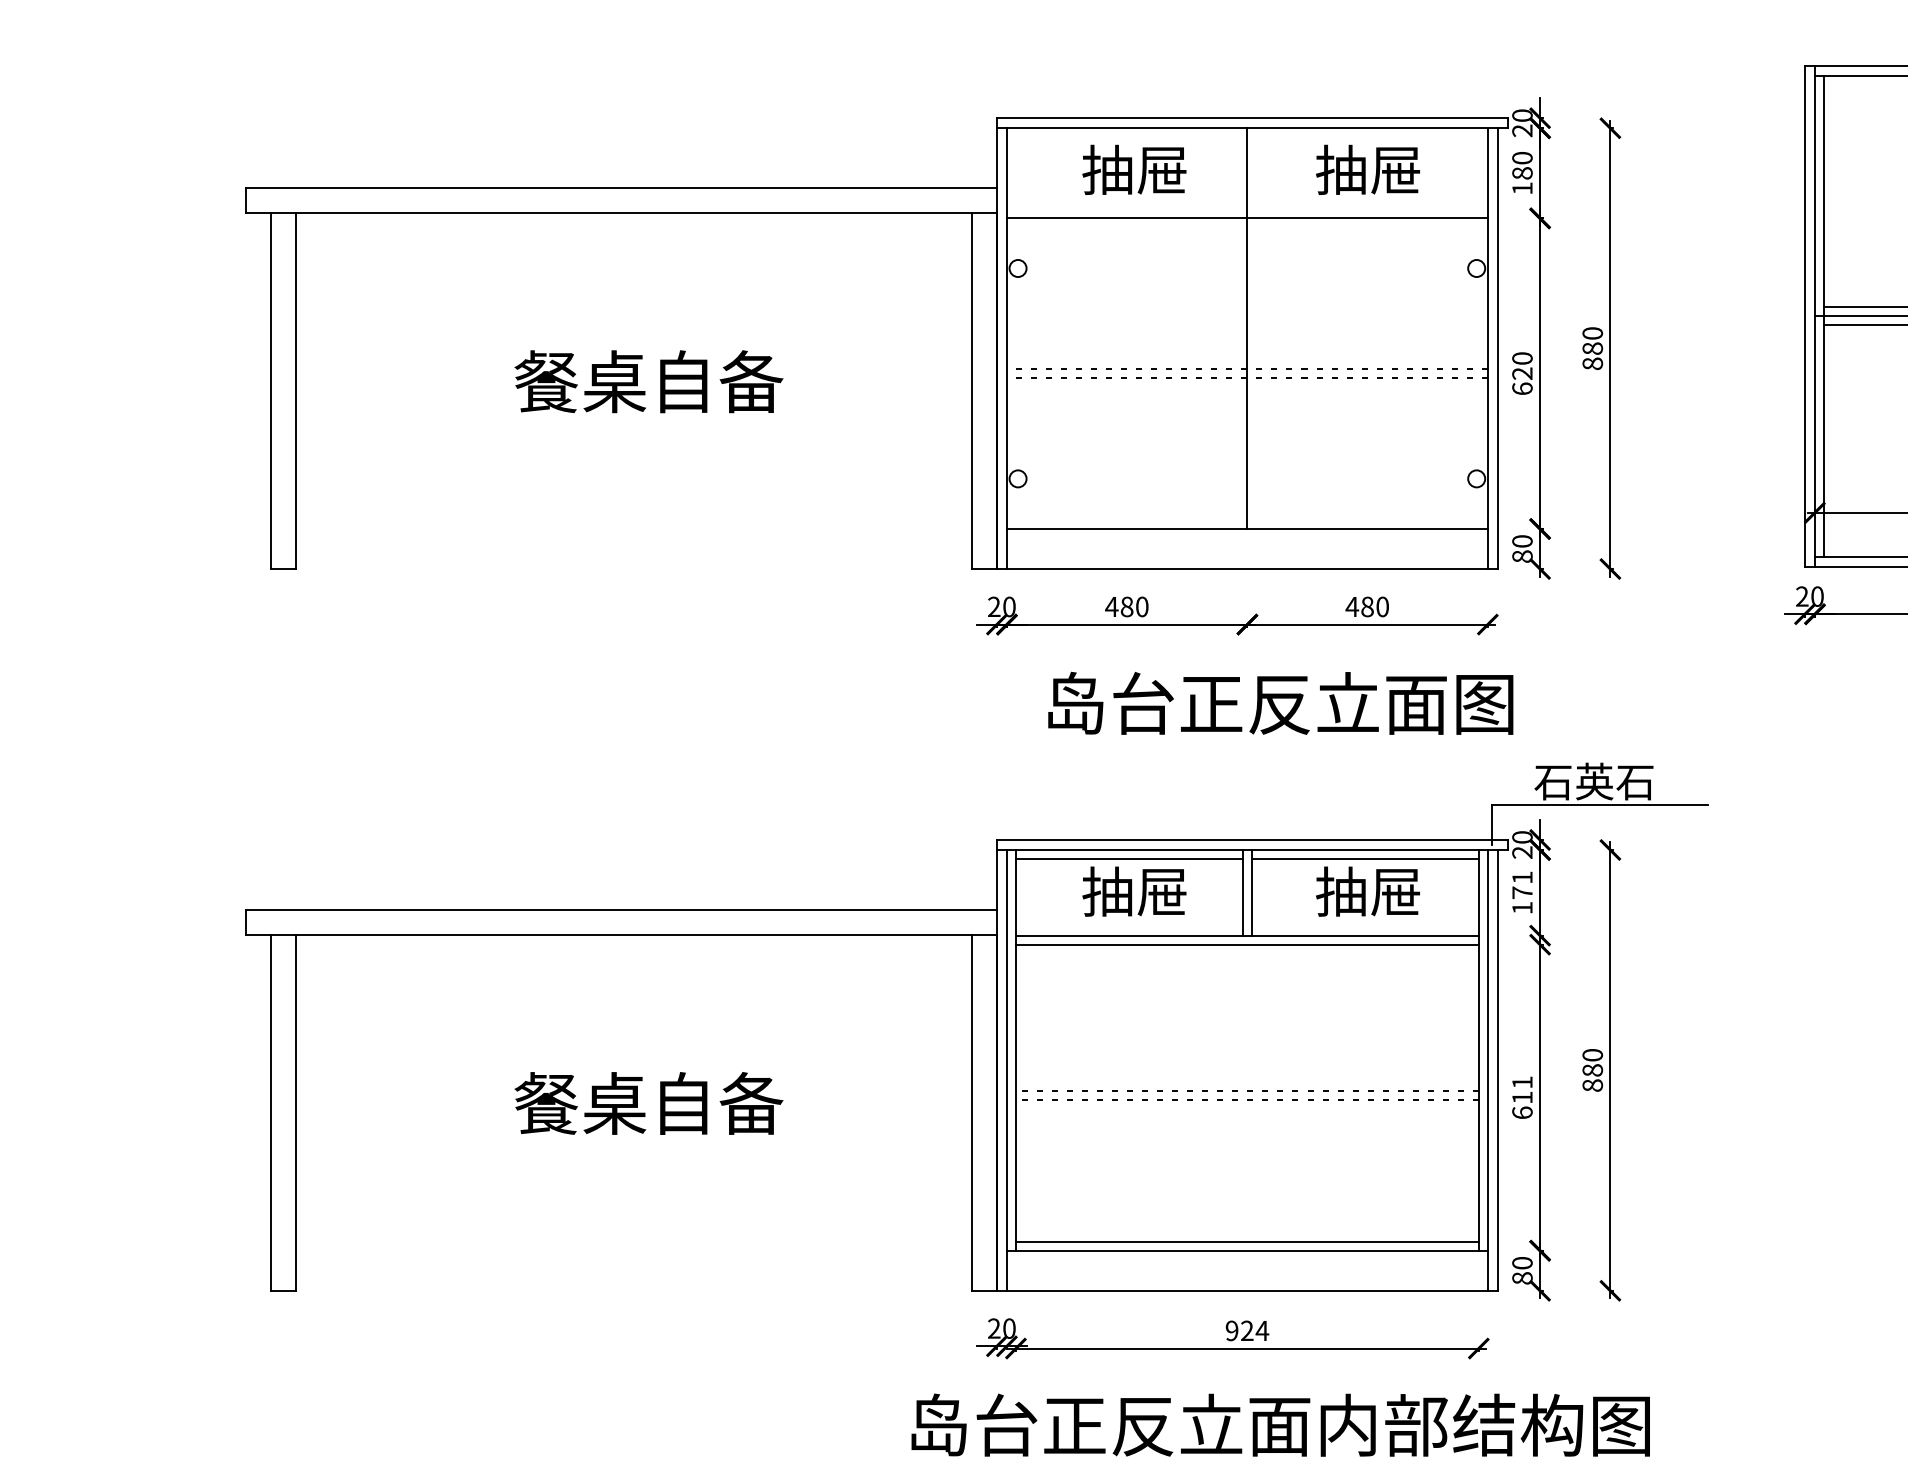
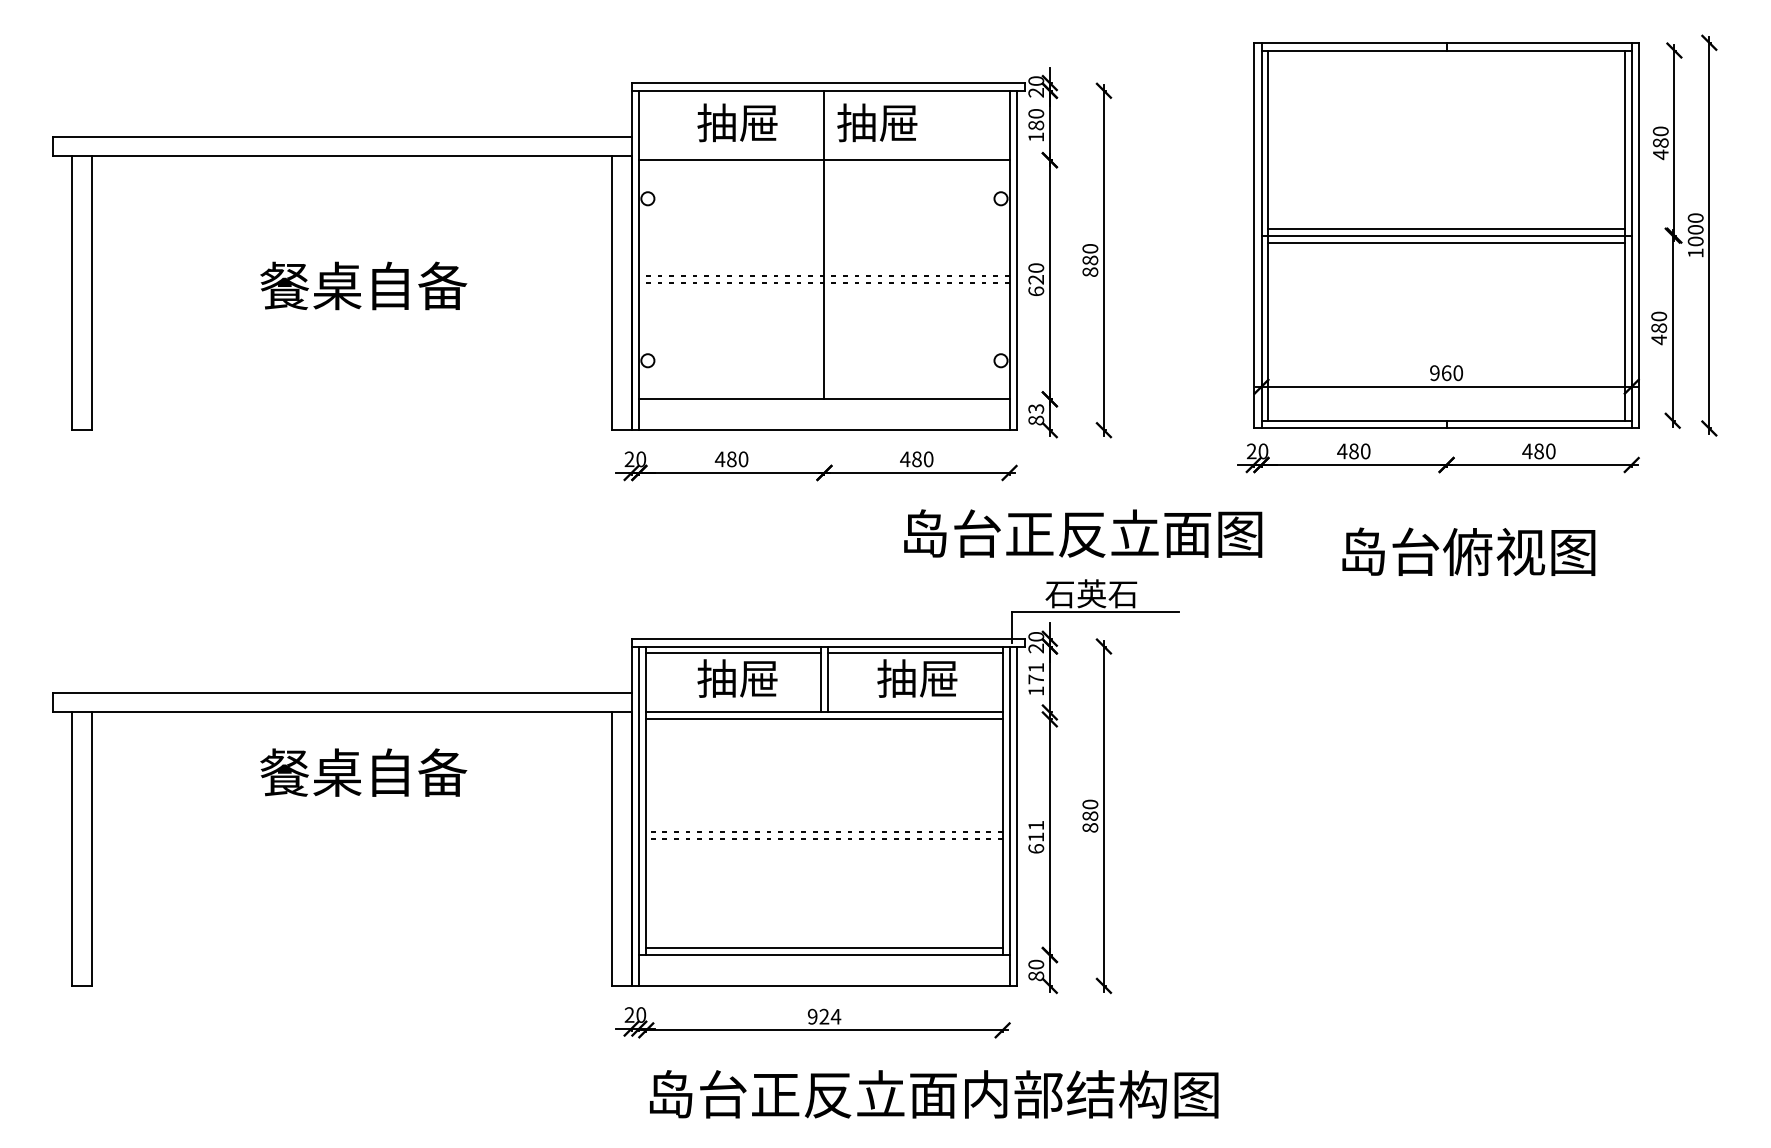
text: (1368, 169) -> (877, 122), moved
text: (1522, 540) -> (1036, 408), 80 -> 83
text: (1281, 703) -> (1083, 533), moved
text: (648, 1103) -> (363, 772), moved
text: (1281, 1425) -> (934, 1094), moved

